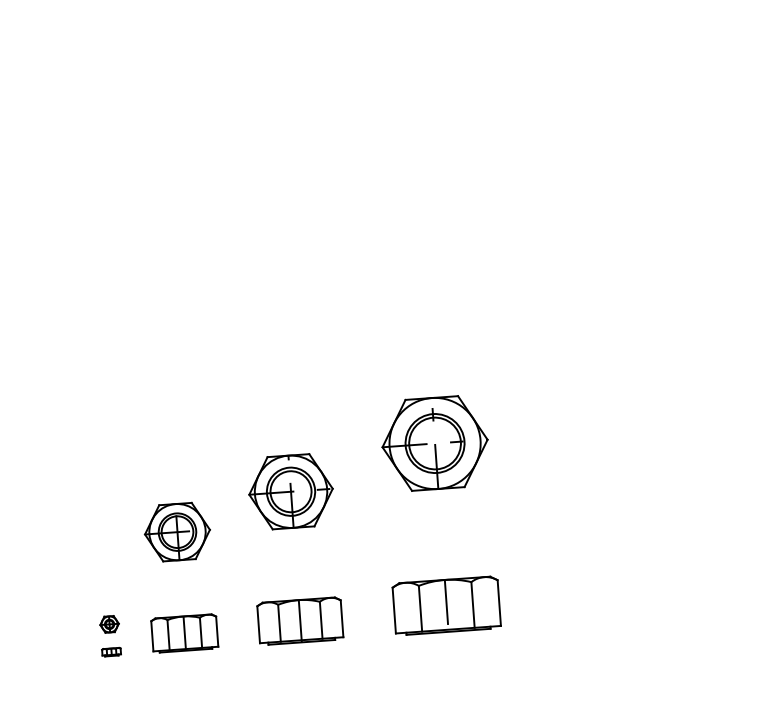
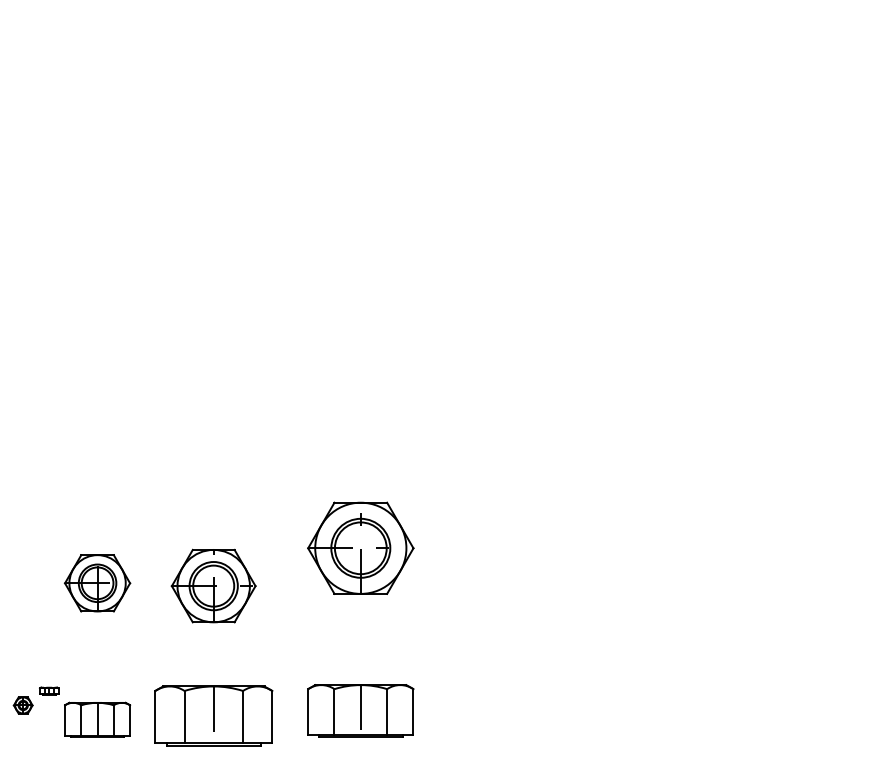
part: (177, 532) -> (97, 583), moved
part: (300, 620) -> (213, 715), size x1.4
part: (111, 651) -> (49, 690), moved

